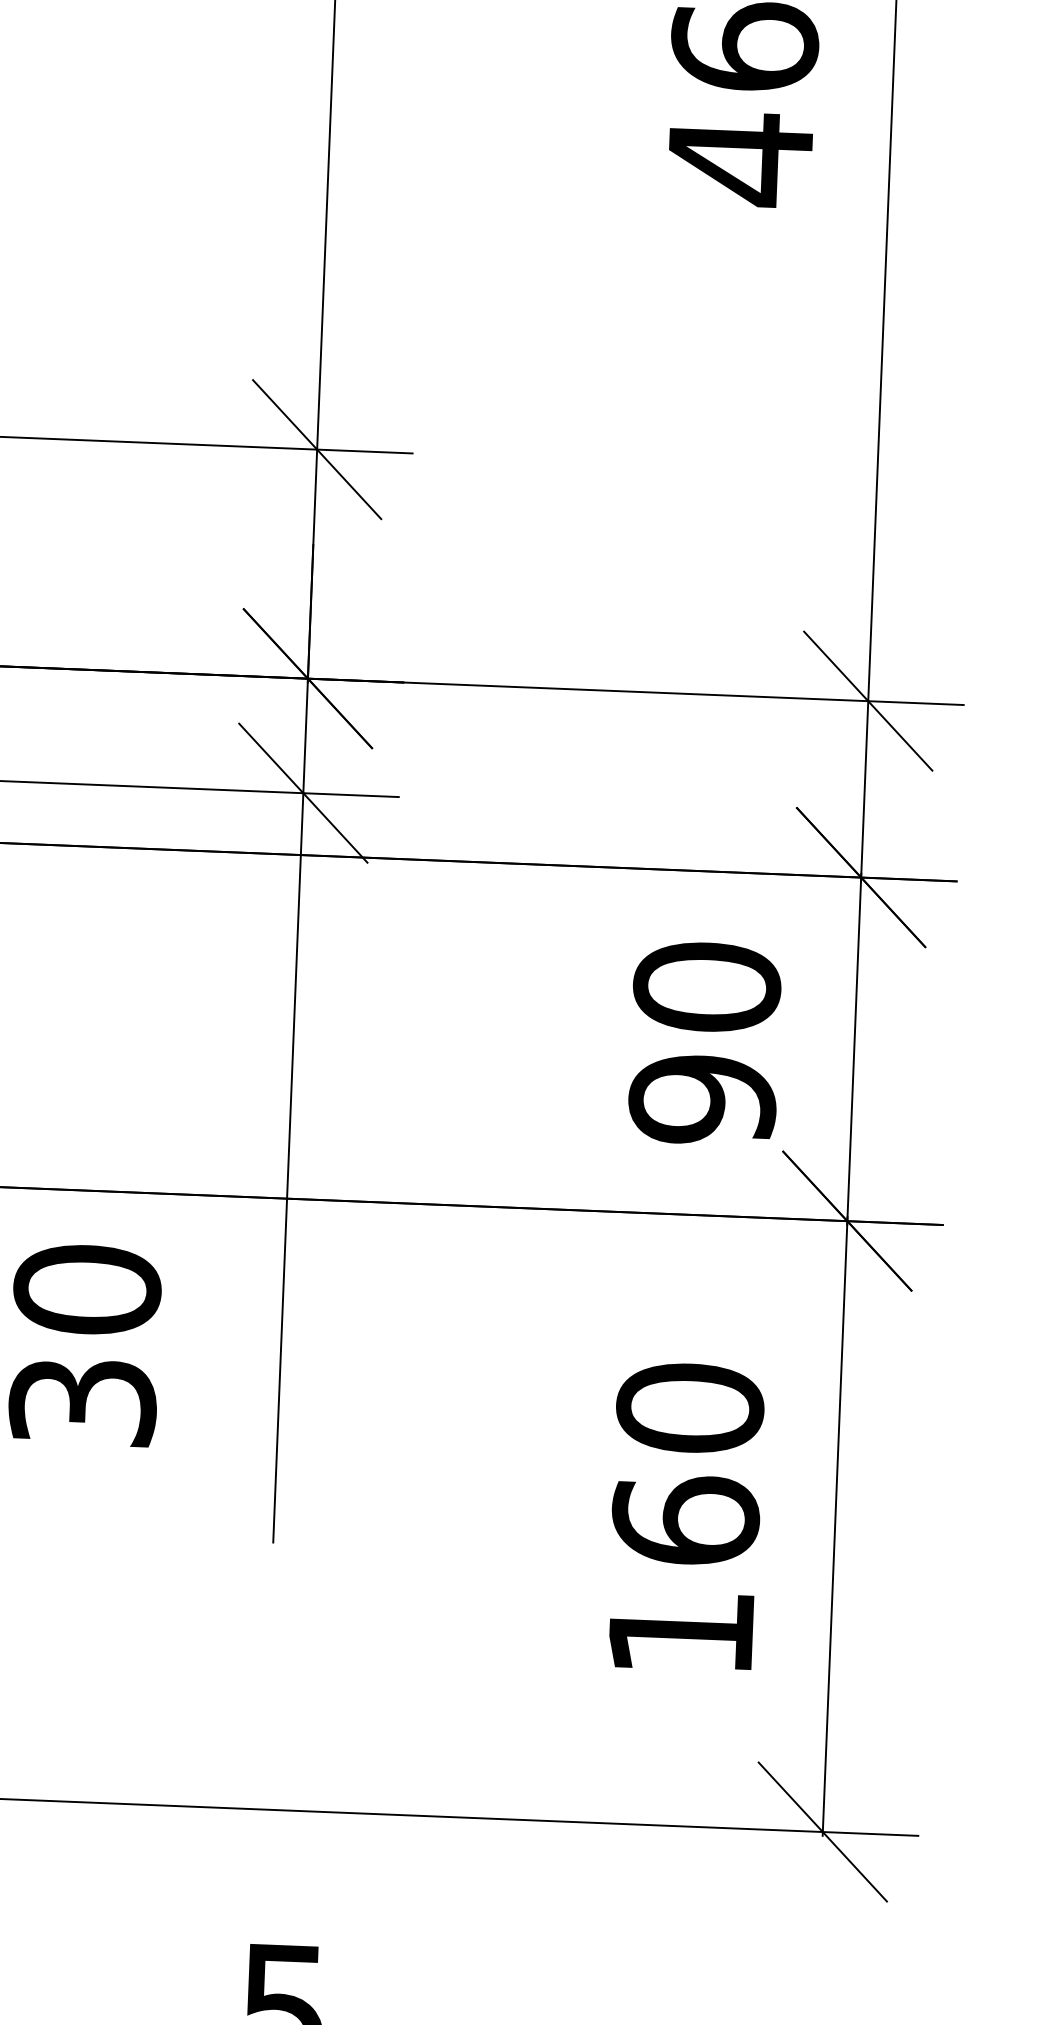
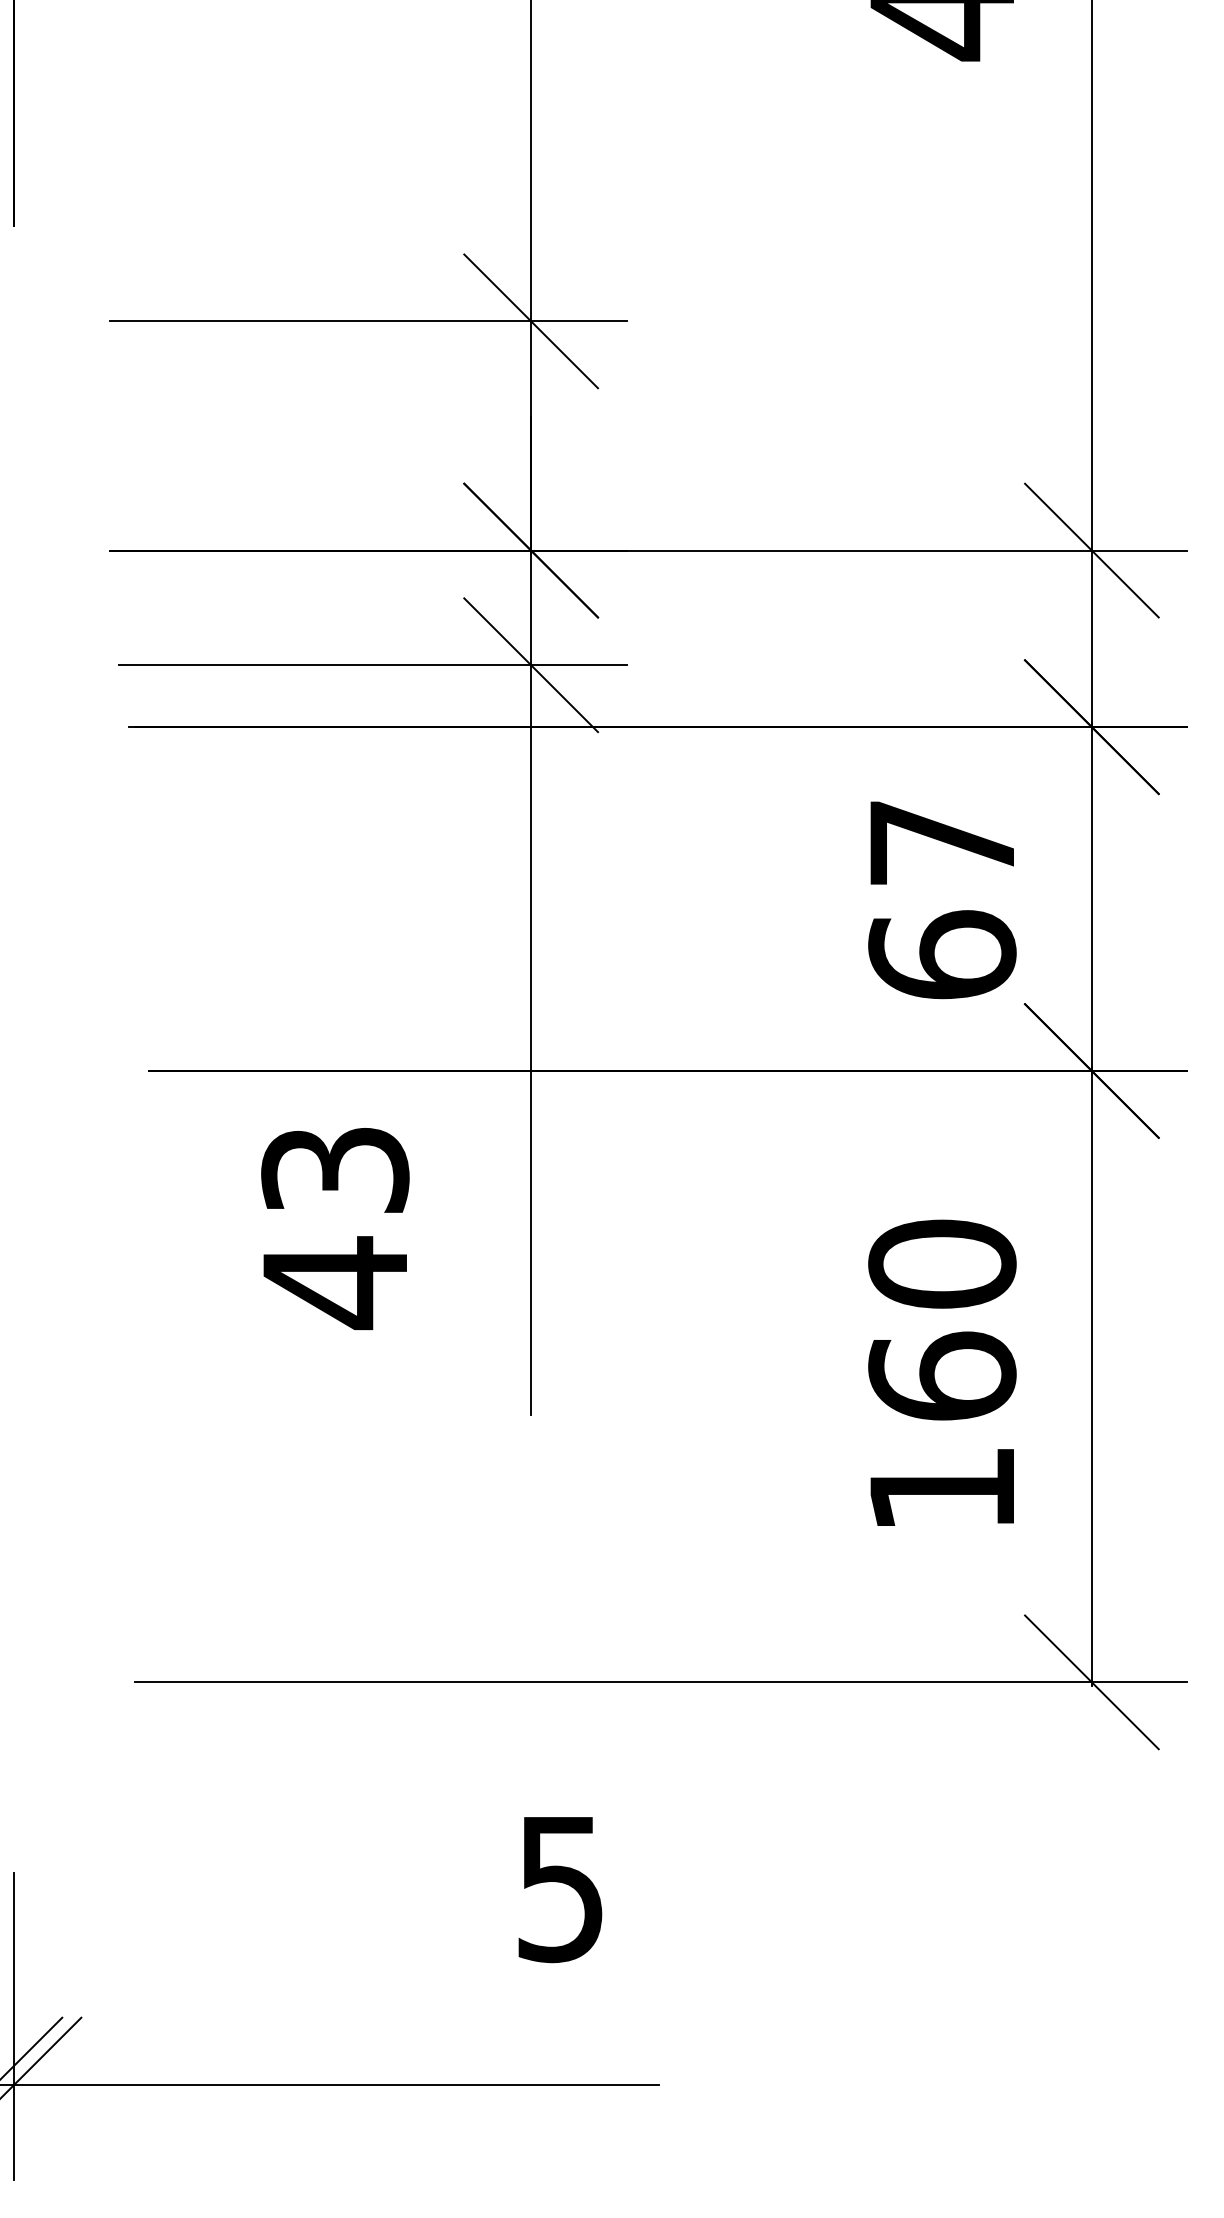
text: (704, 1043) -> (942, 899), 90 -> 67
text: (85, 1347) -> (335, 1227), 30 -> 43

